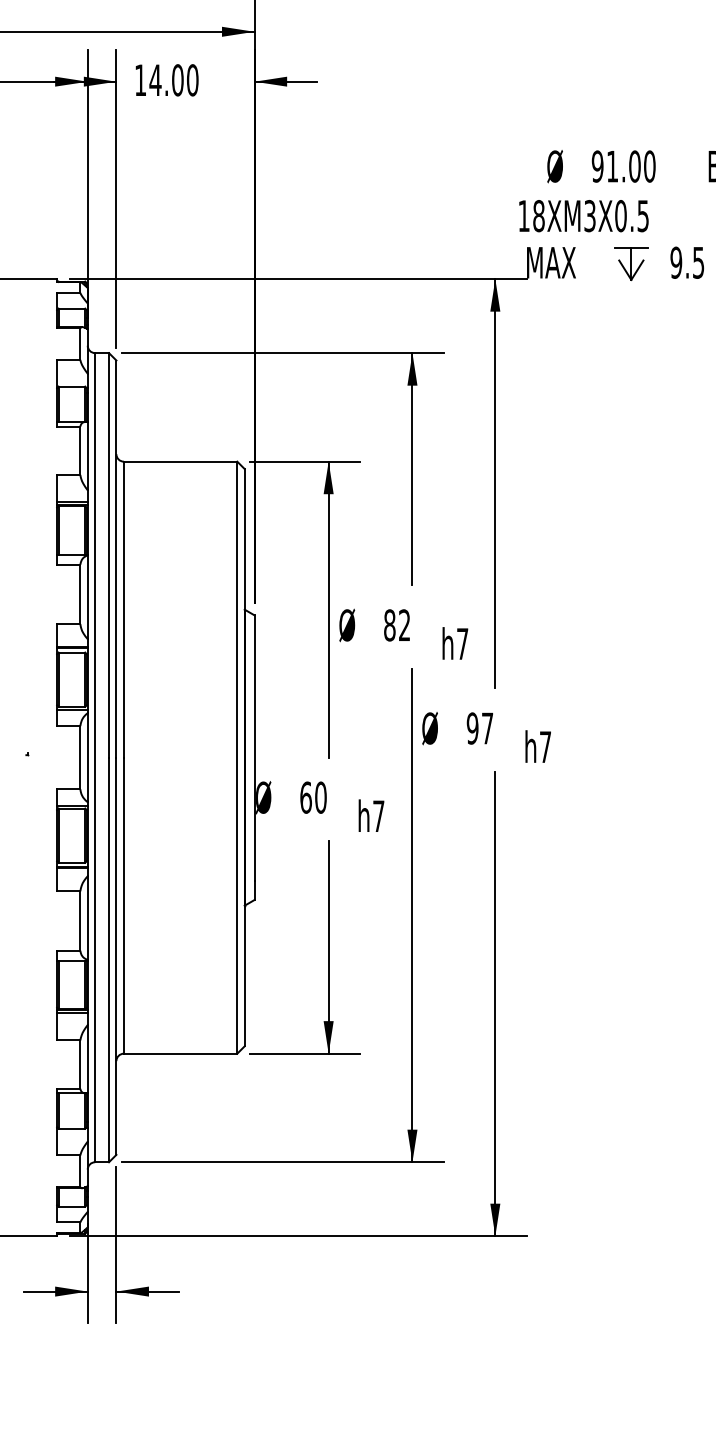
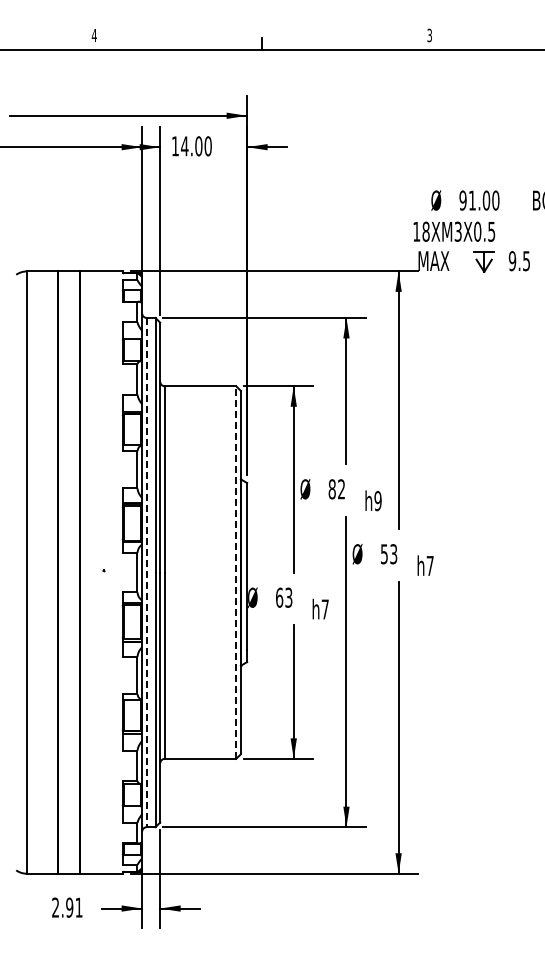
text: (461, 644) -> (377, 501), h7 -> h9
text: (479, 728) -> (388, 554), 97 -> 53
line: (94, 757) -> (146, 572), solid -> dashed
line: (237, 757) -> (236, 572), solid -> dashed
text: (320, 797) -> (288, 597), 60 -> 63

